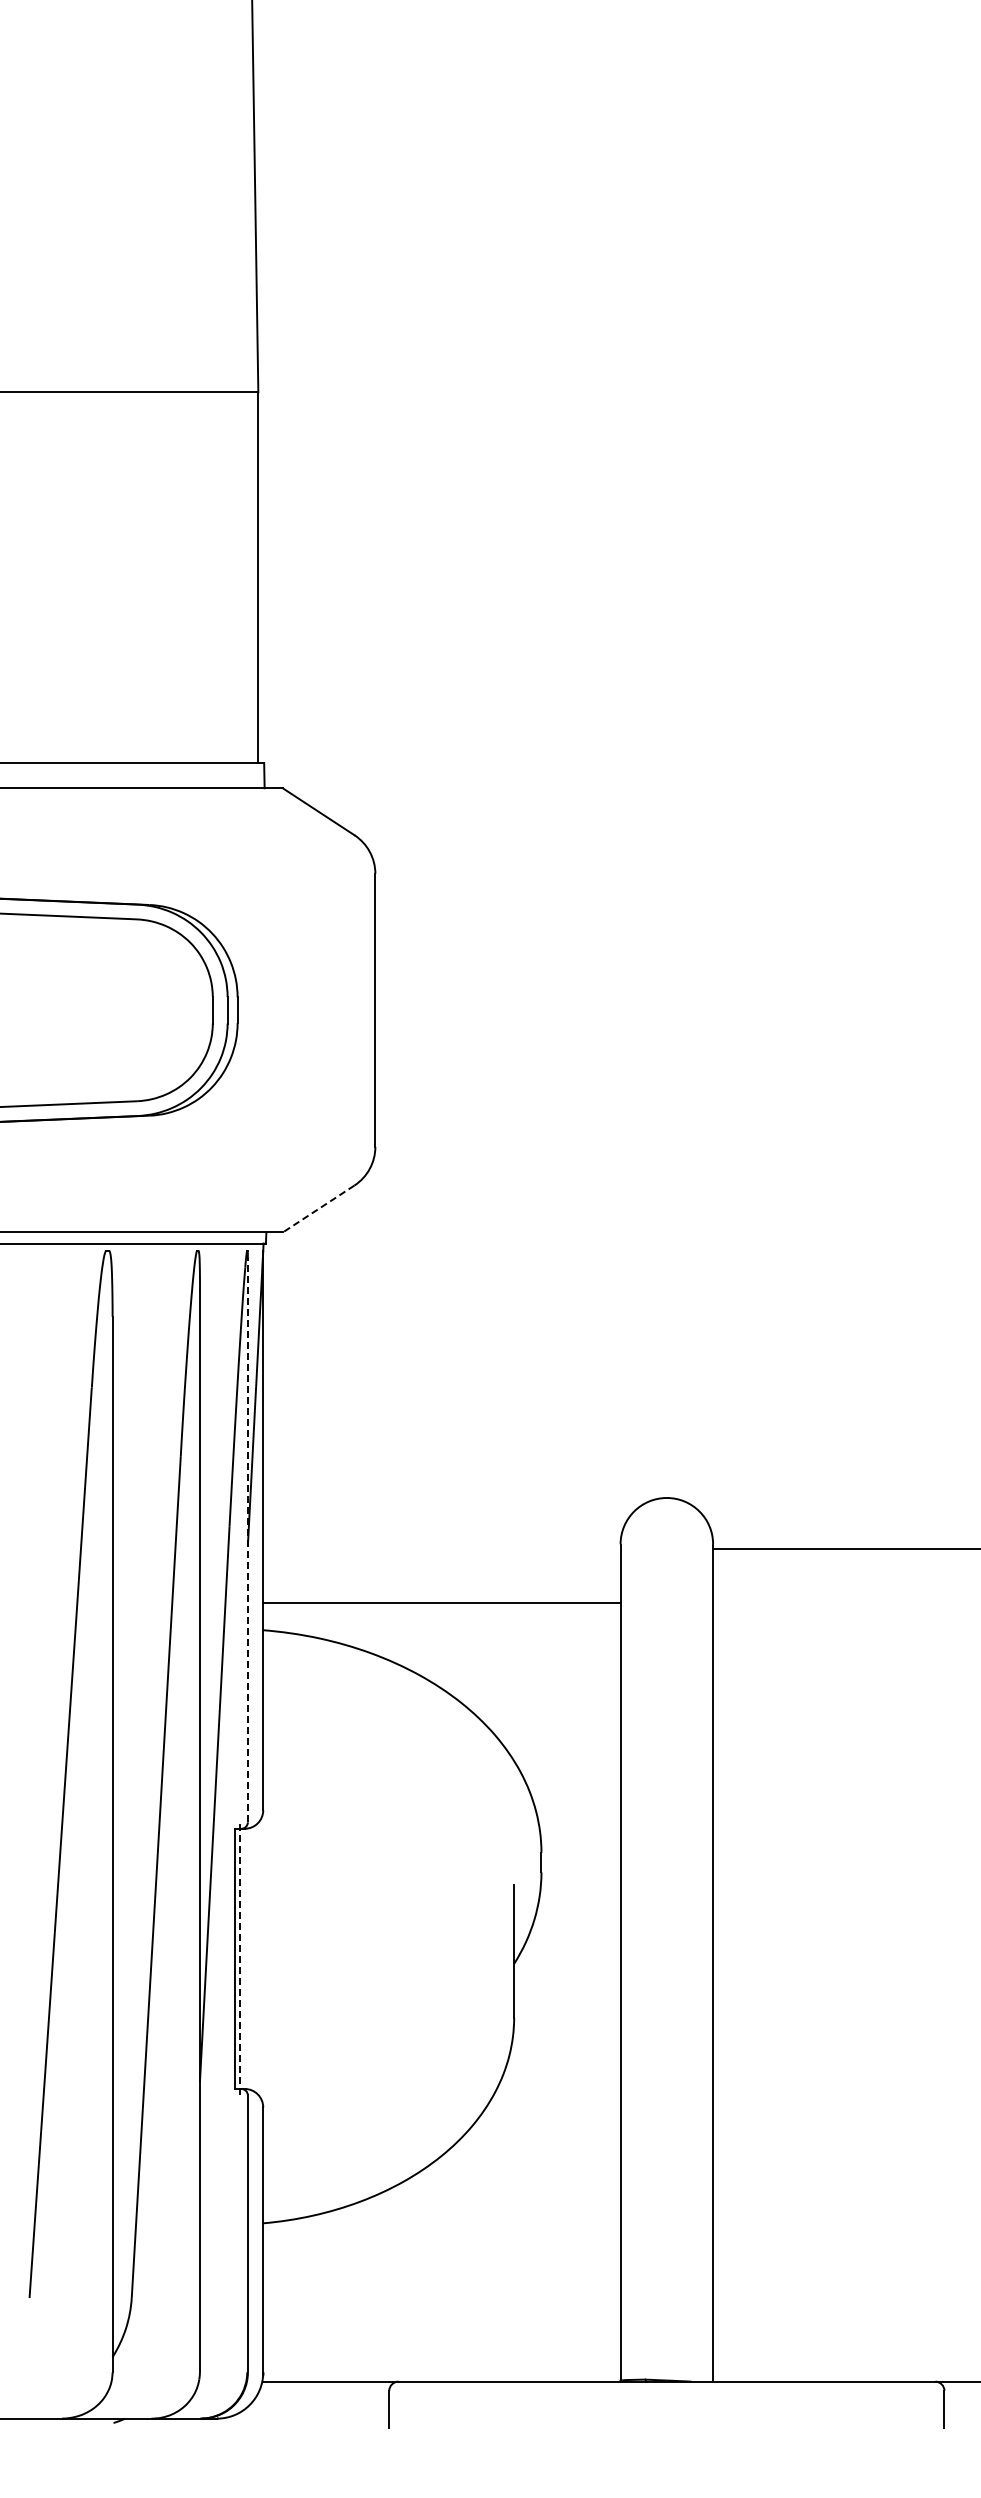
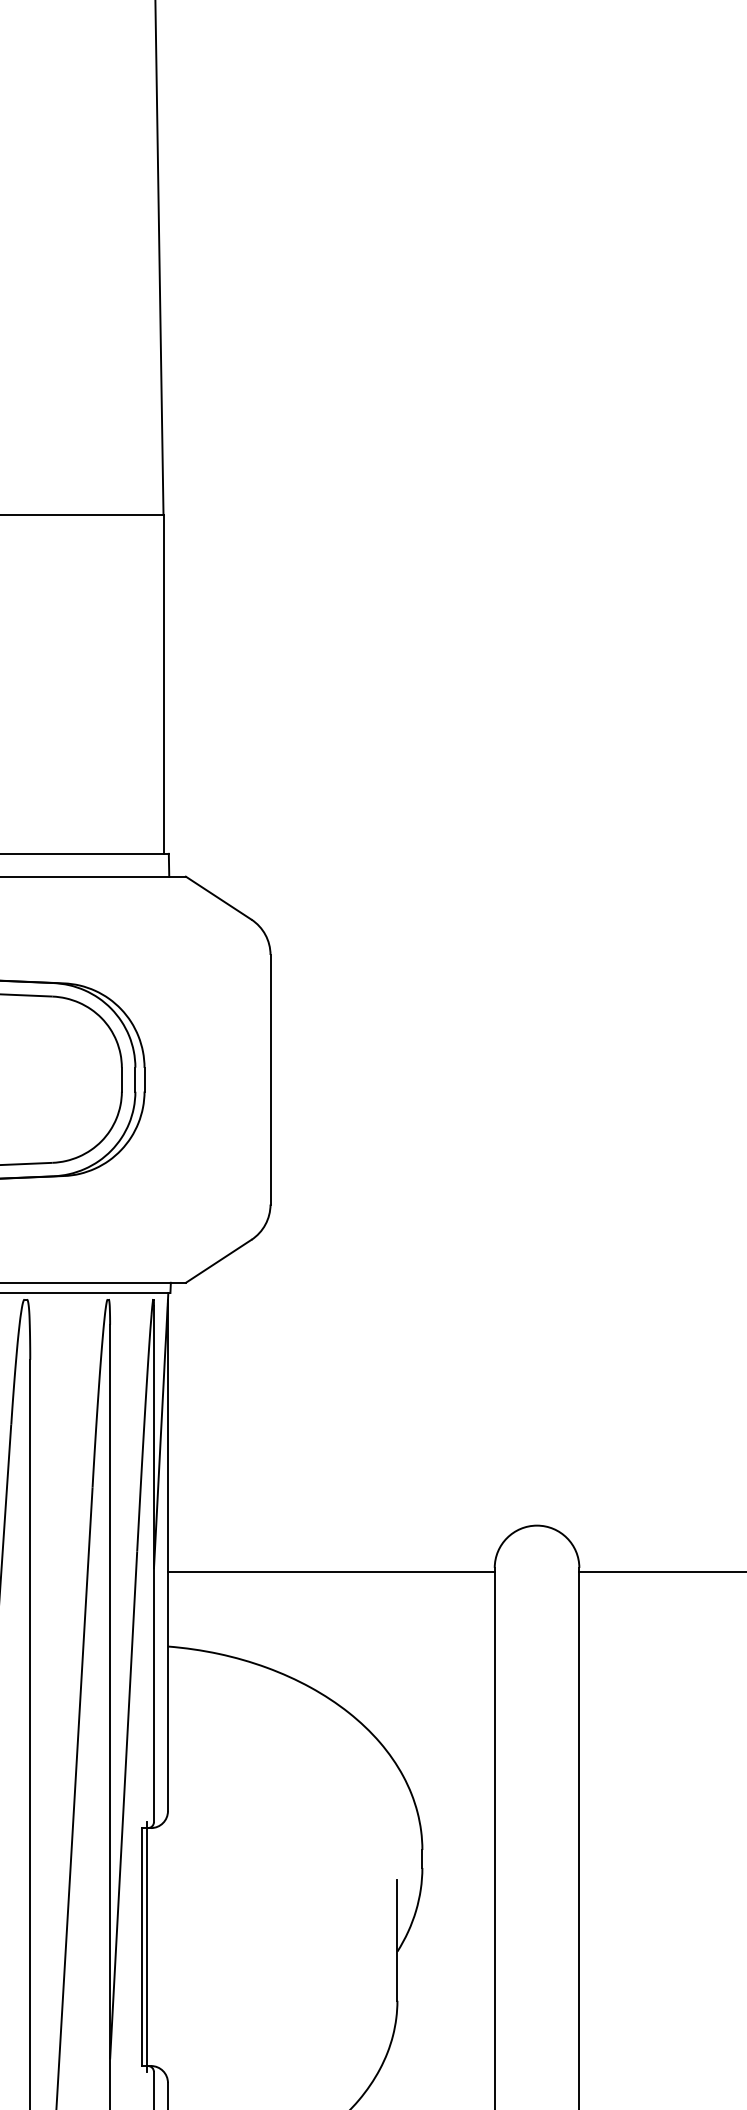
line: (318, 1208) -> (218, 1260), dashed -> solid
line: (247, 1539) -> (153, 1563), dashed -> solid
line: (441, 1602) -> (330, 1571), moved
line: (240, 1958) -> (147, 1946), dashed -> solid

